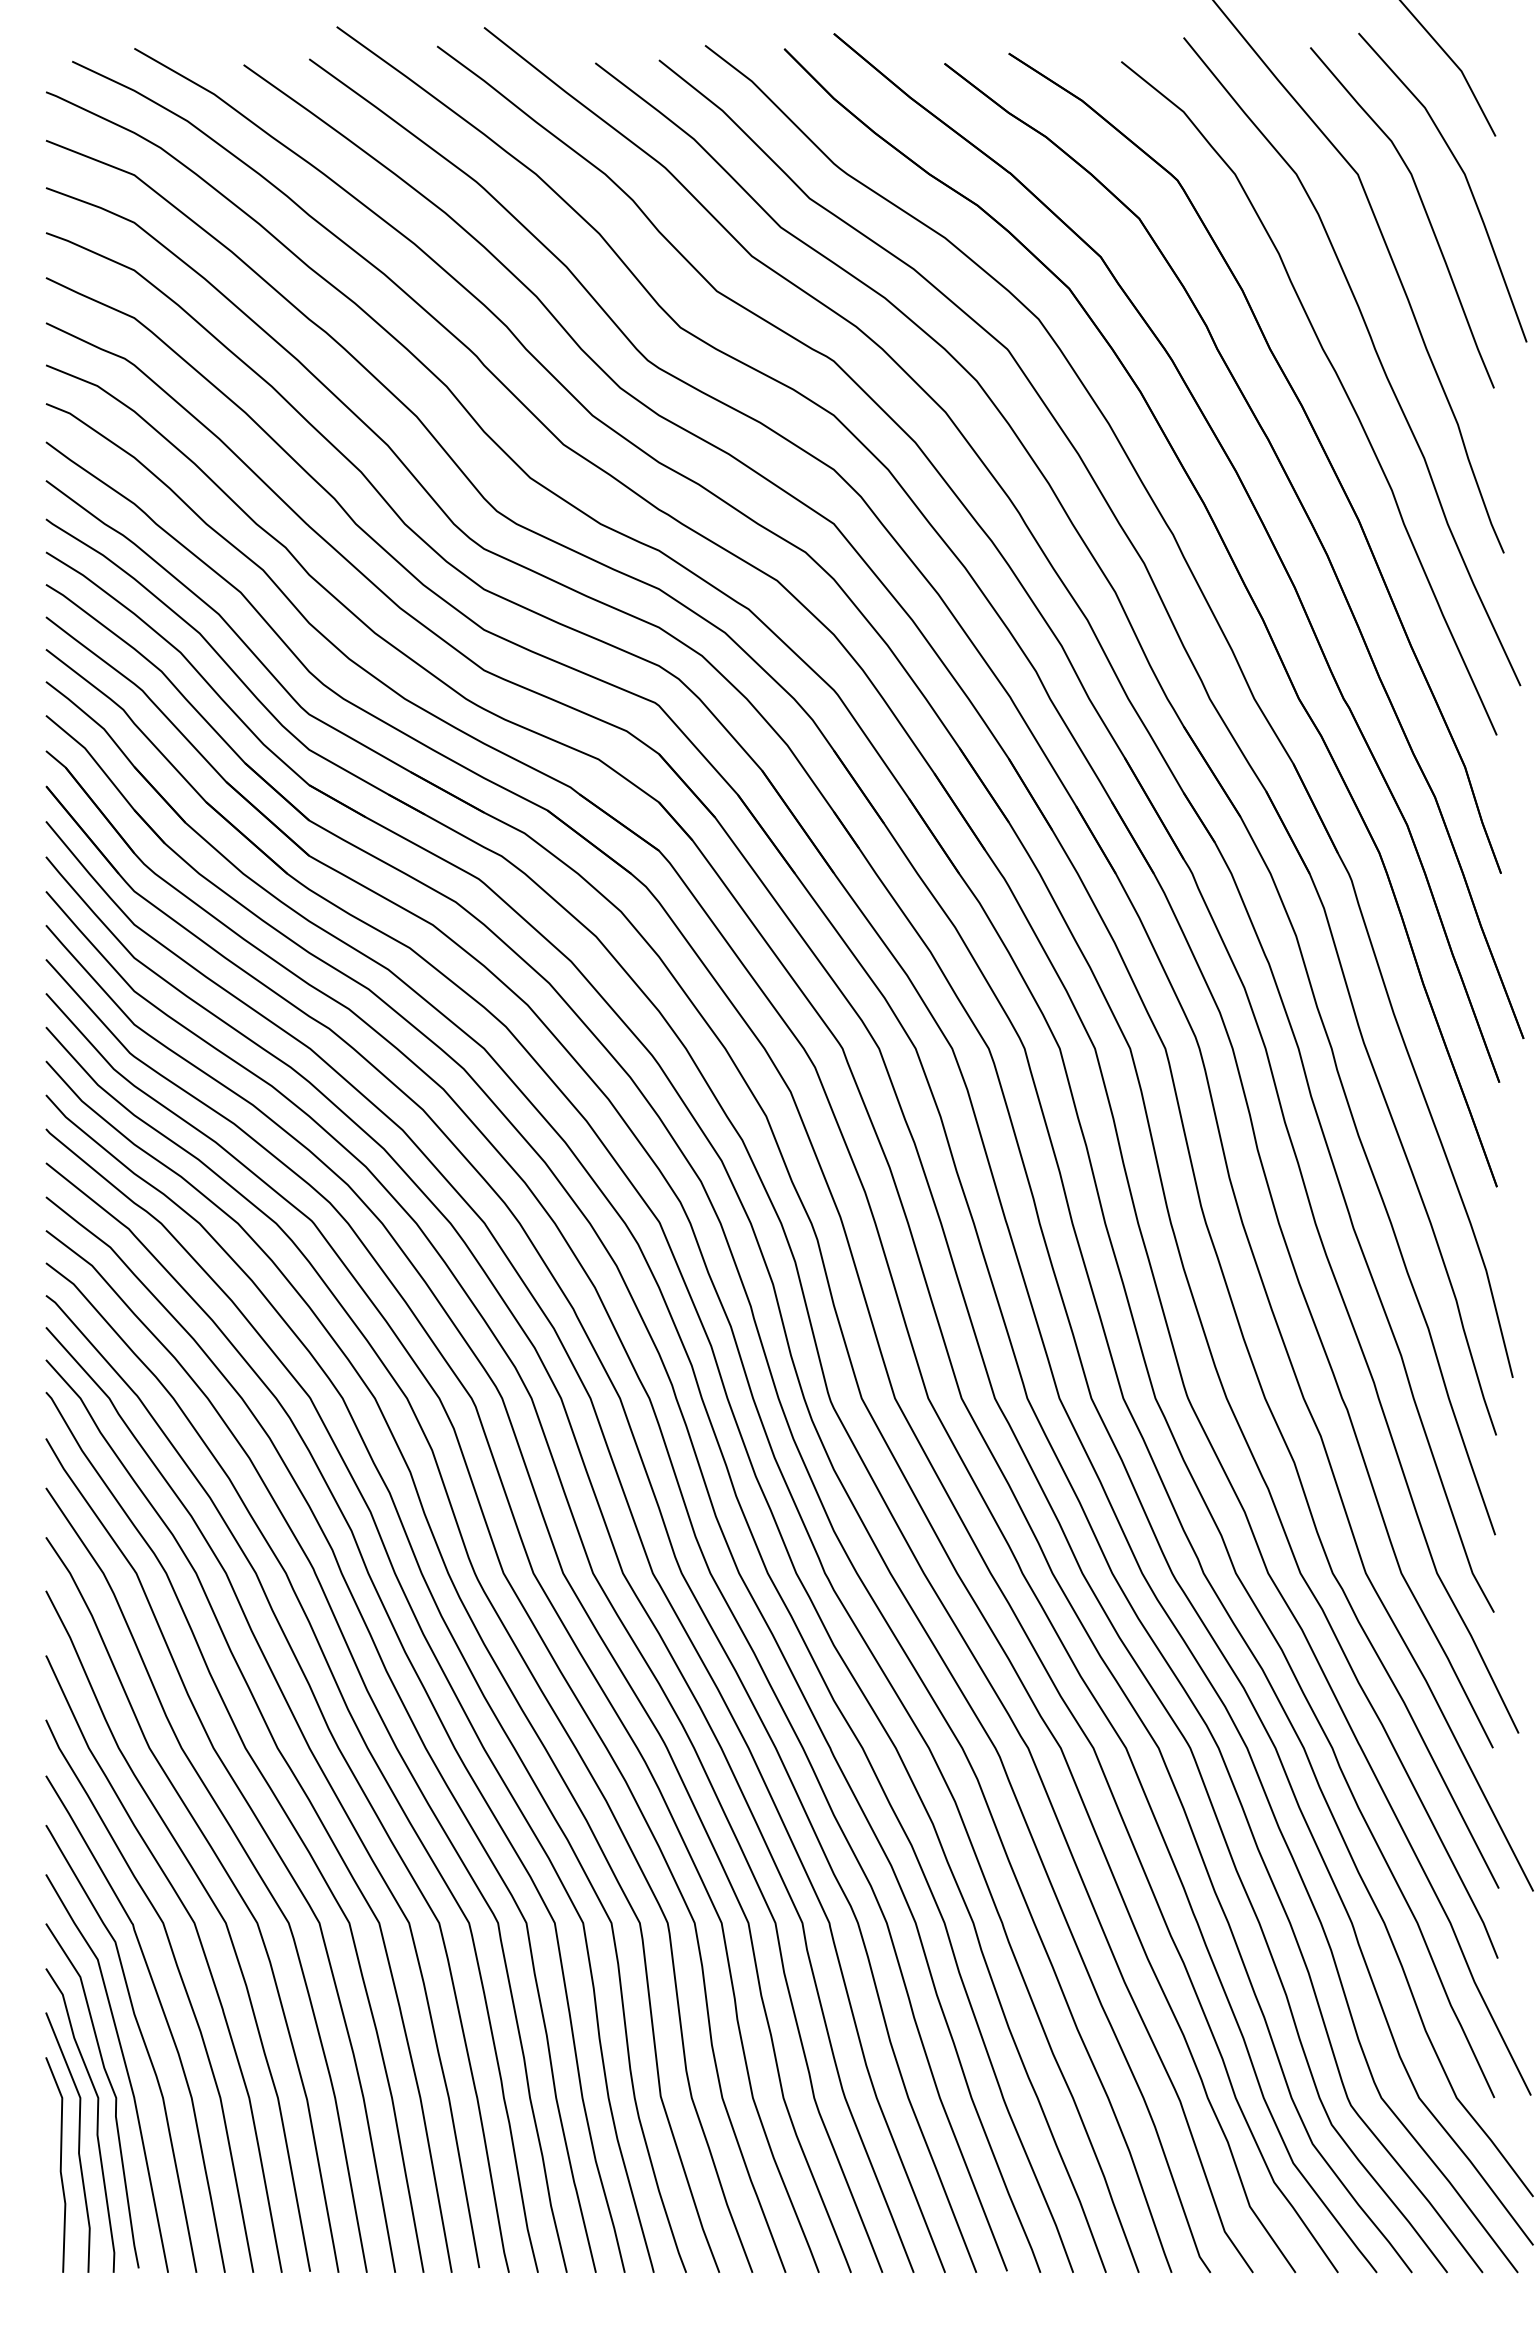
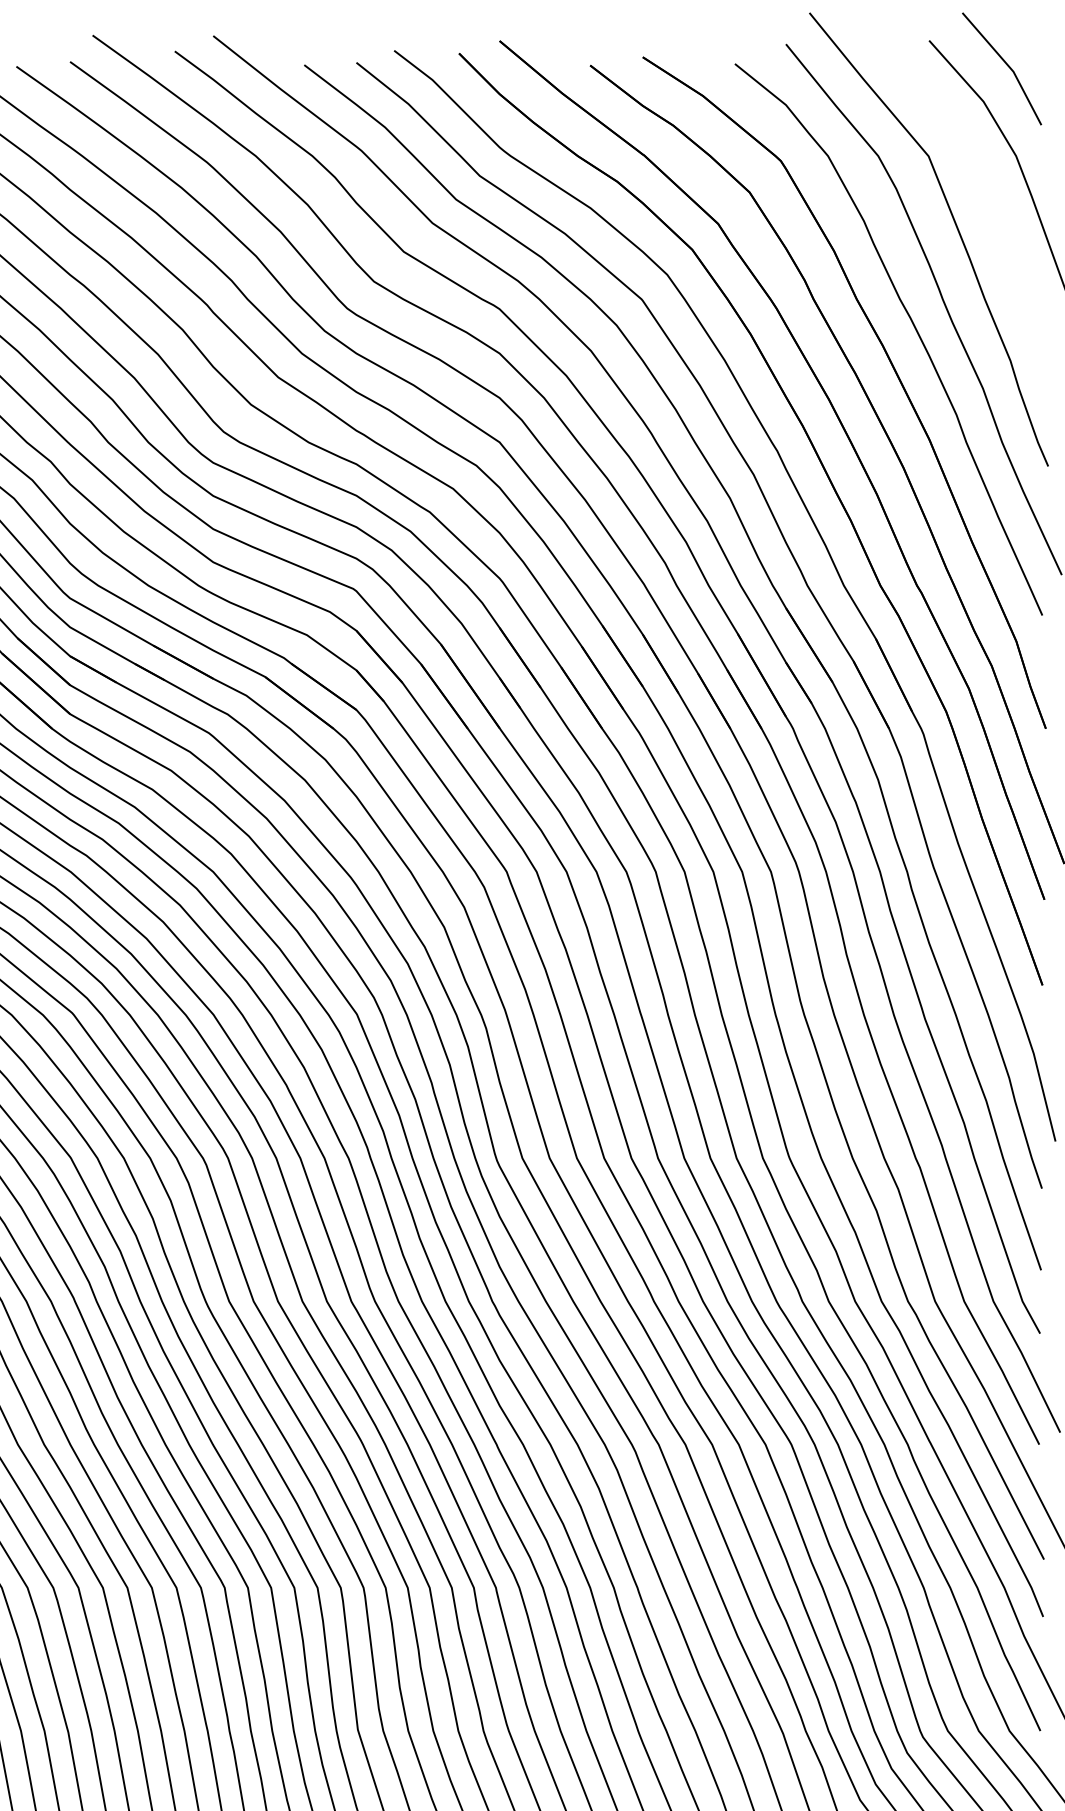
curve: (1424, 211) -> (983, 186), removed

